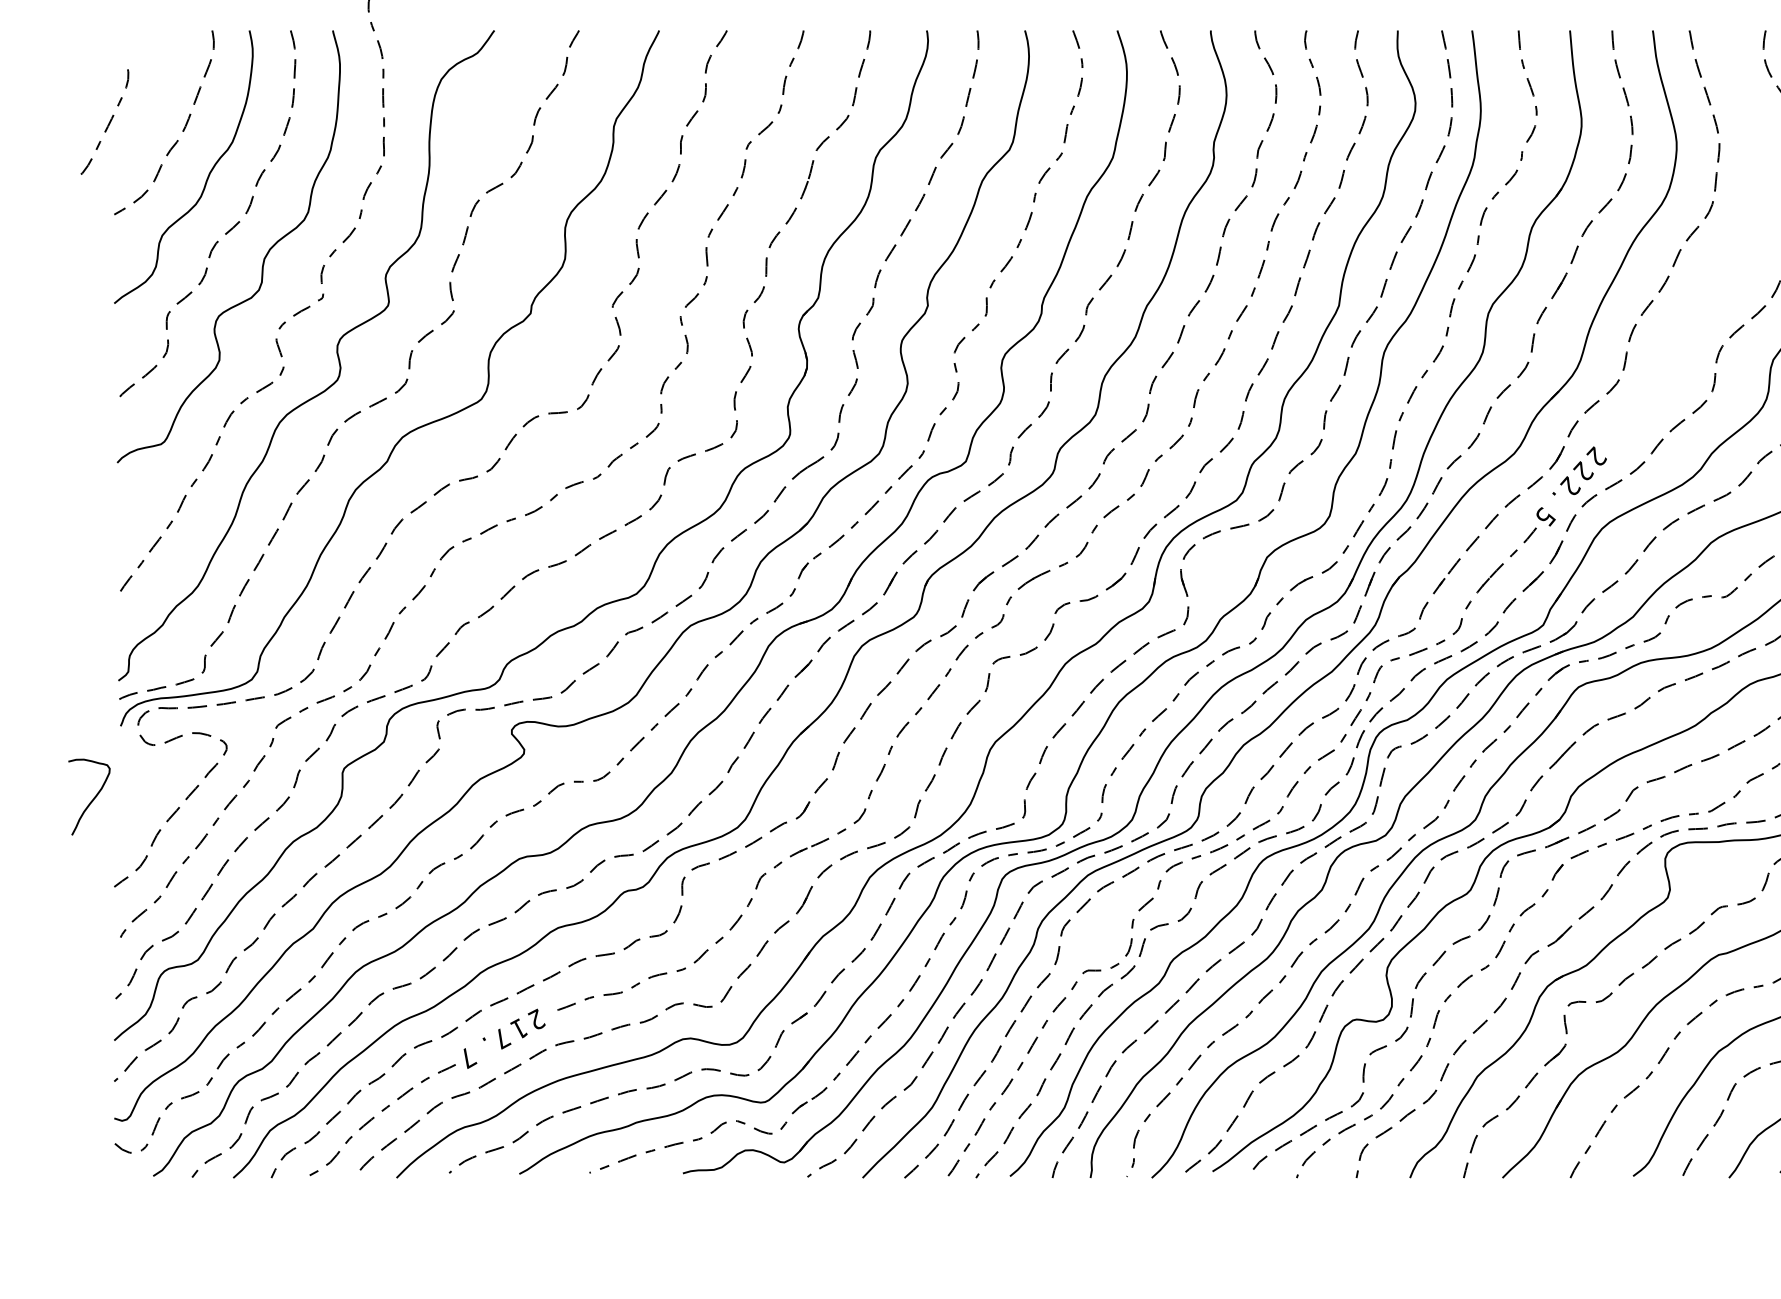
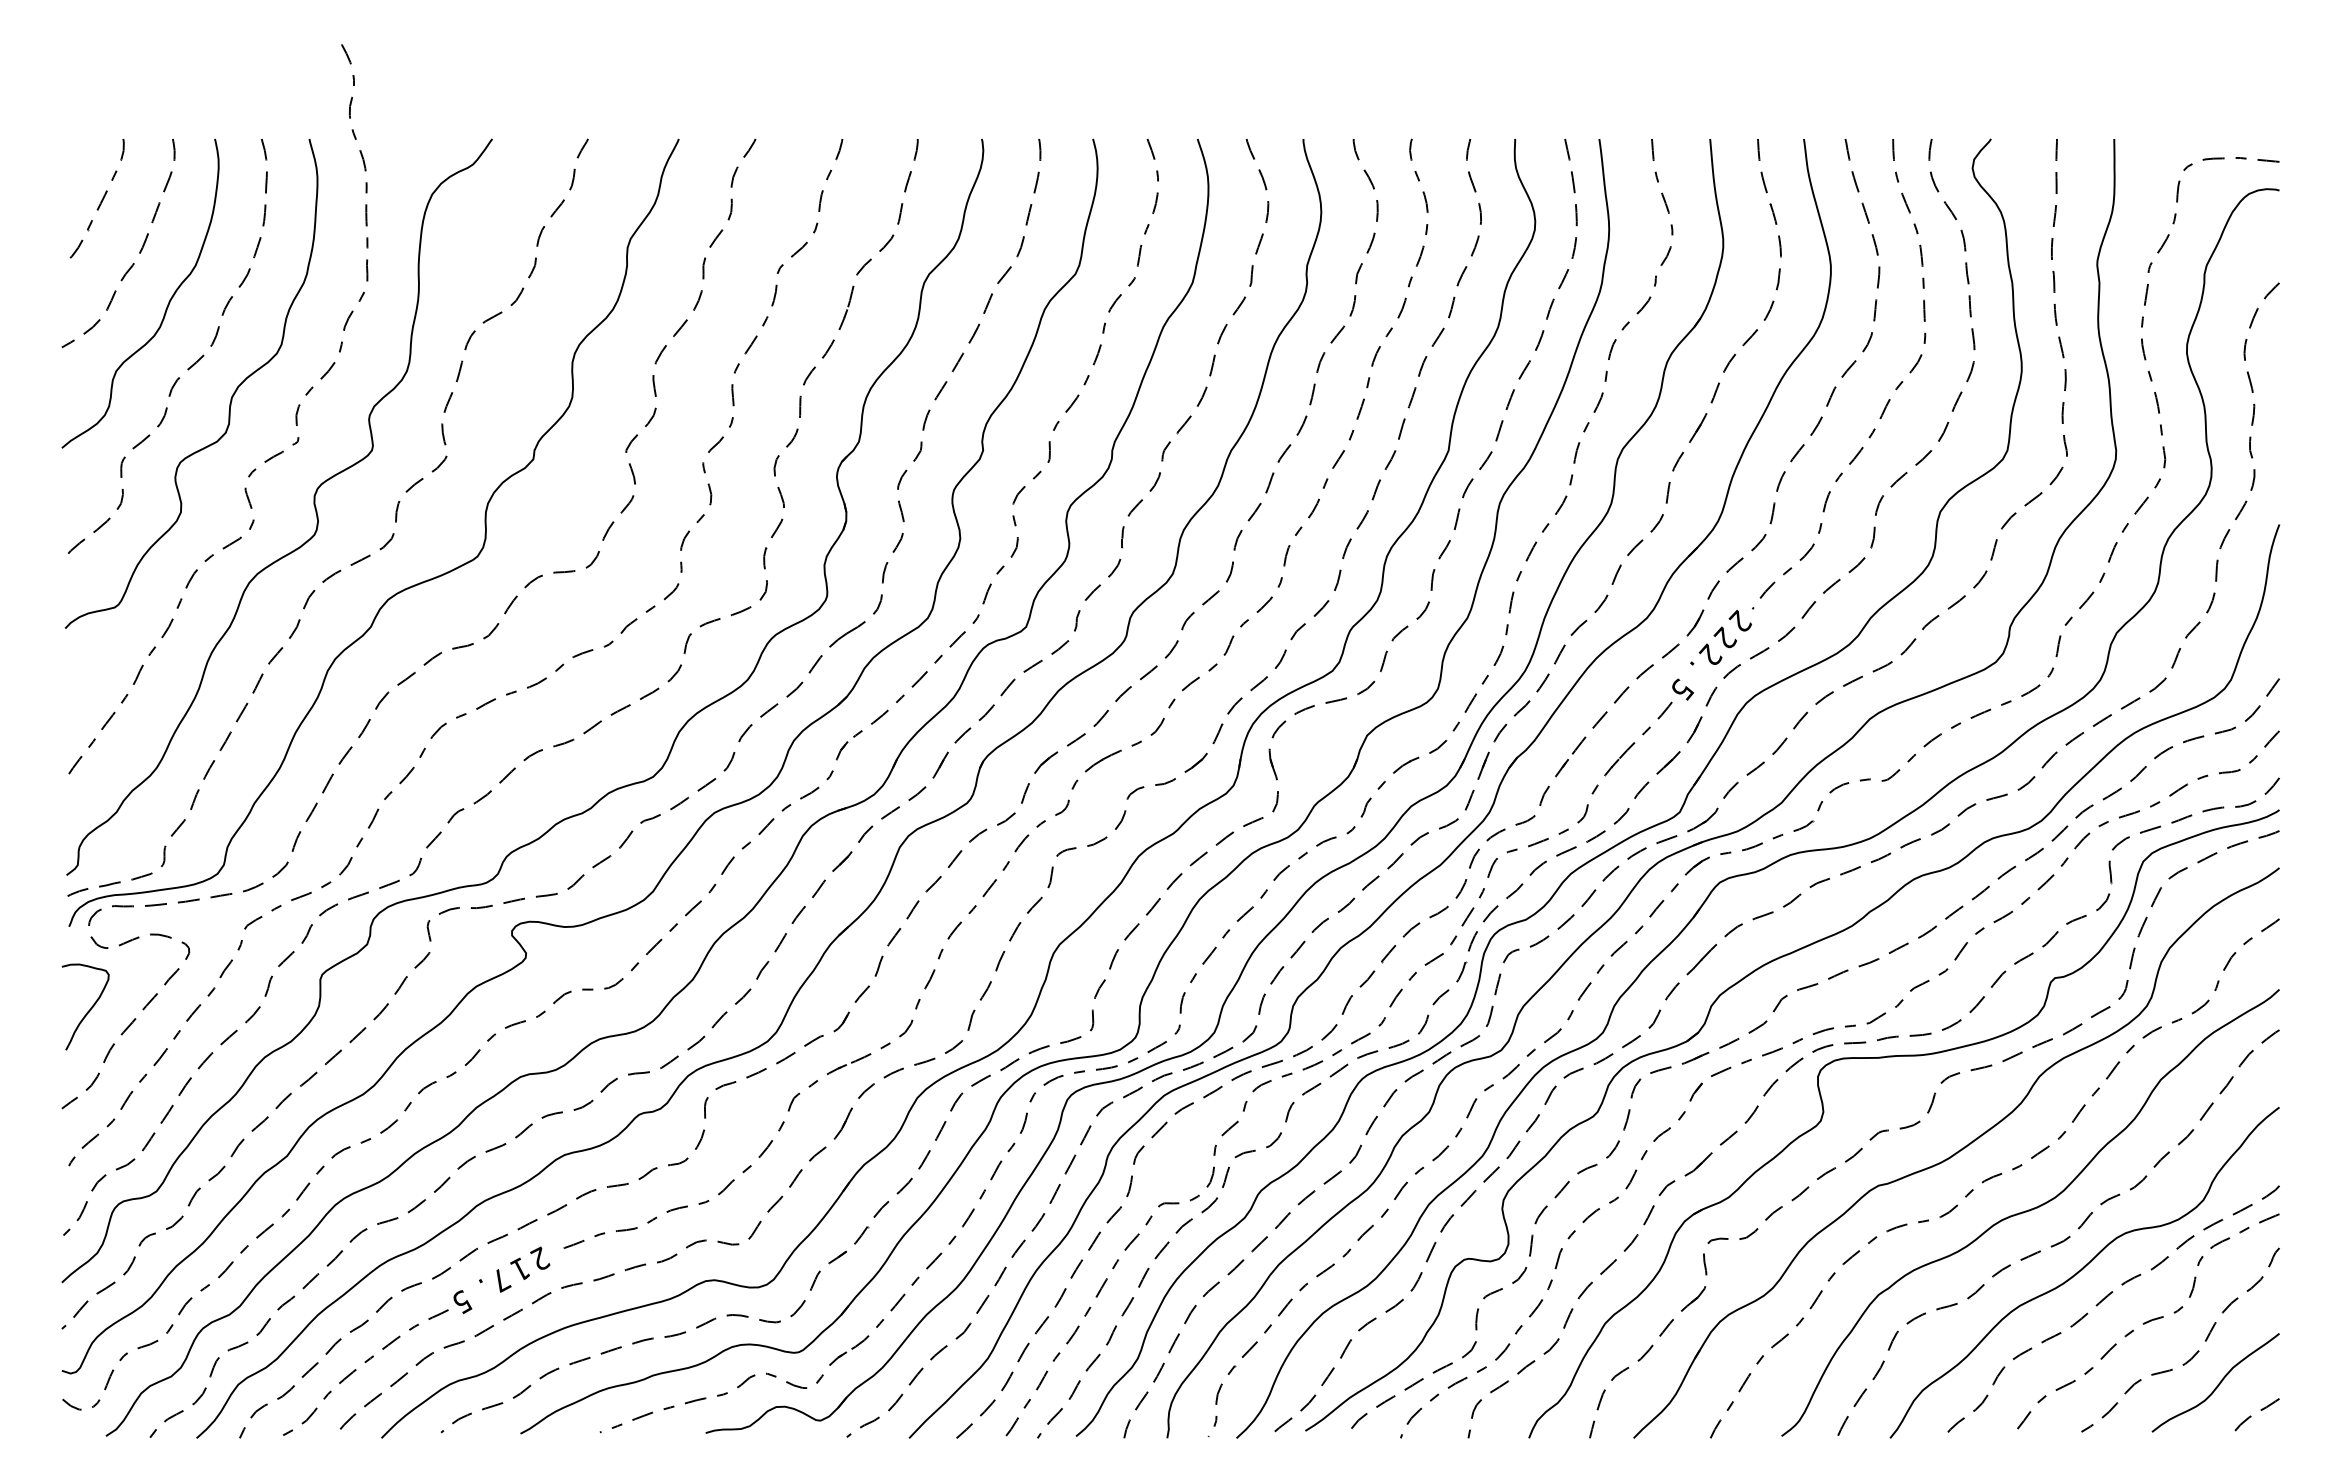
curve: (107, 124) -> (100, 201), moved
curve: (1727, 260) -> (1888, 399), added
curve: (92, 799) -> (89, 1009), moved
text: (468, 1058) -> (462, 1302), 7 -> 5

